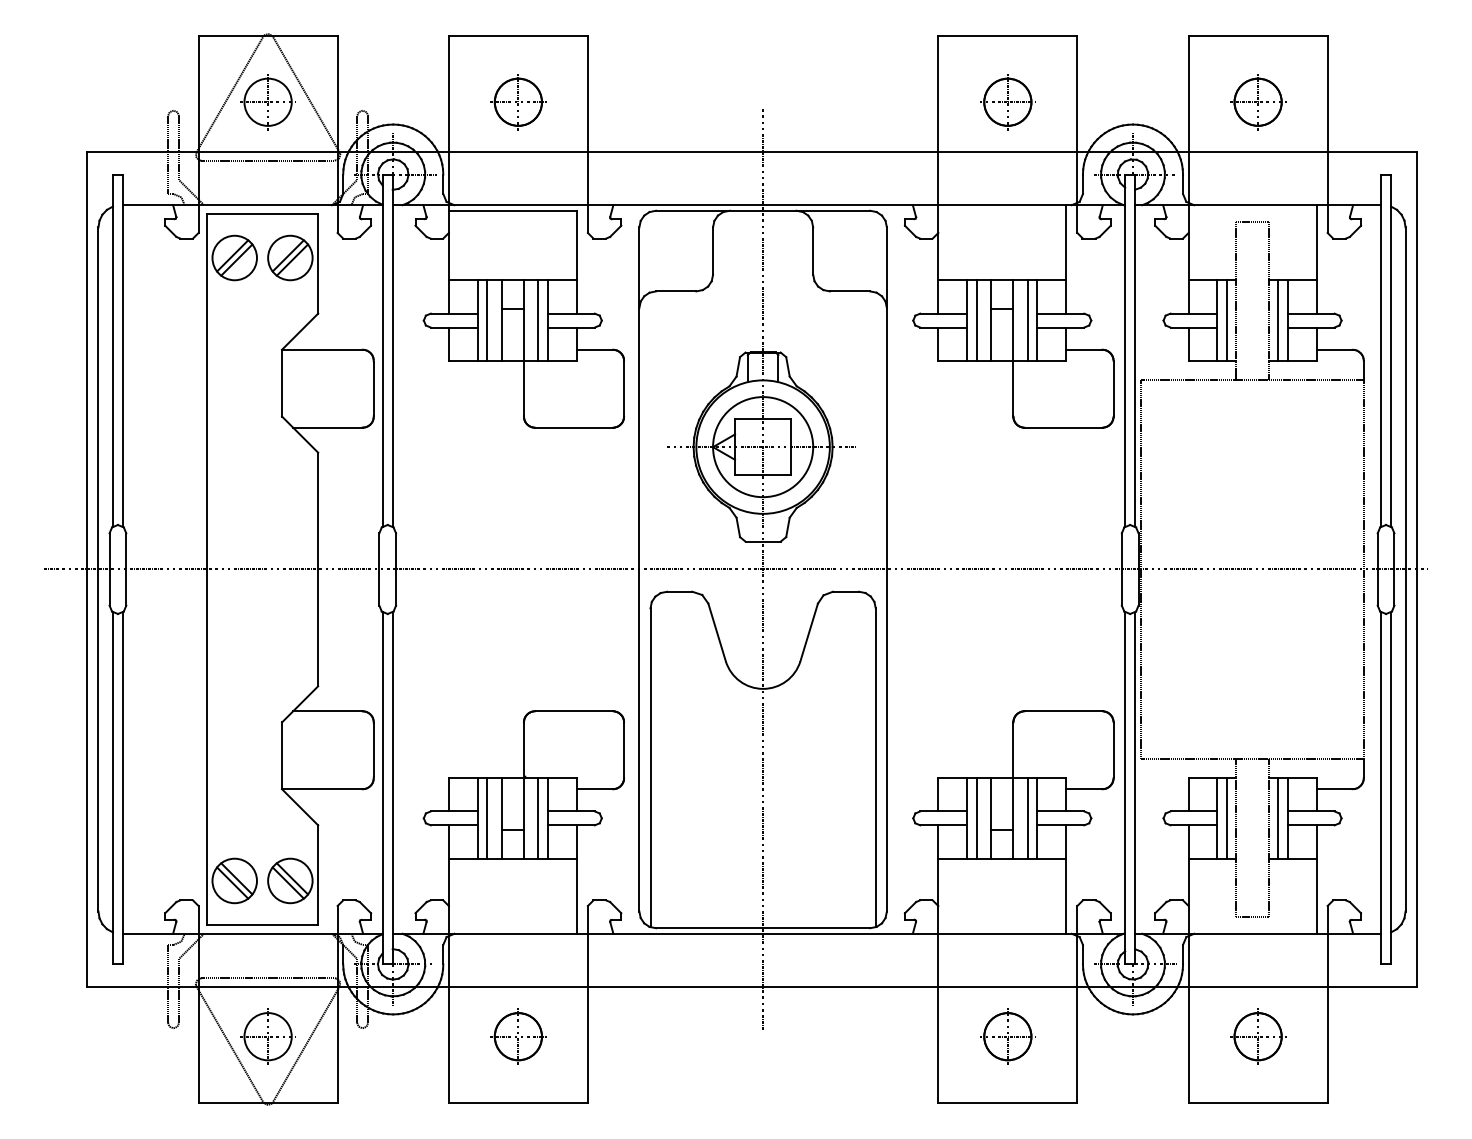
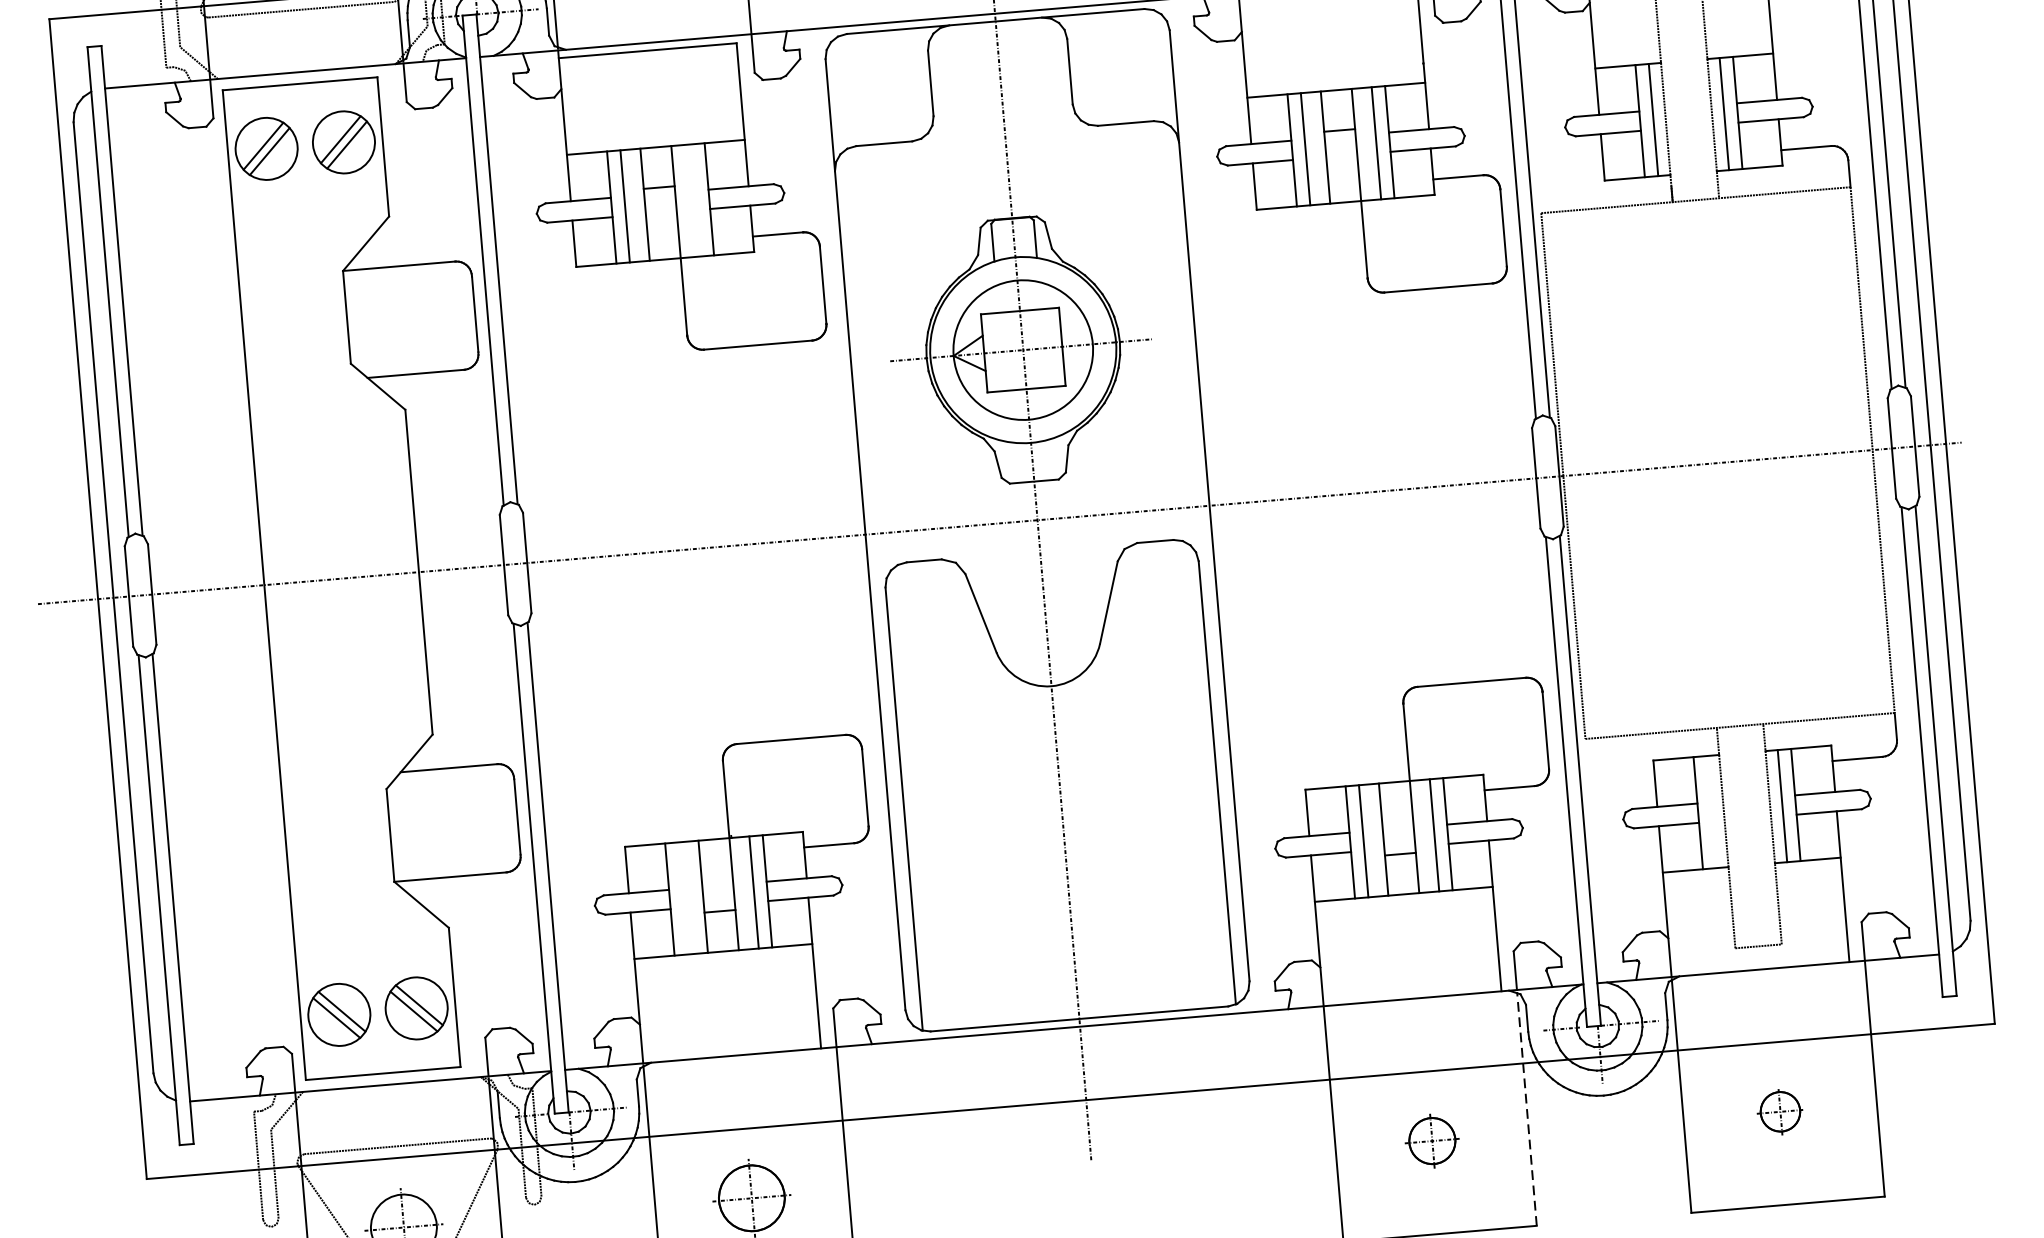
line: (538, 320) -> (696, 200), removed
line: (487, 818) -> (683, 898), removed
line: (1227, 818) -> (1712, 812), removed
line: (1077, 1018) -> (1527, 1107), solid -> dashed
part: (1007, 1036) -> (1431, 1140), size x0.7
part: (1258, 1036) -> (1780, 1111), size x0.6

